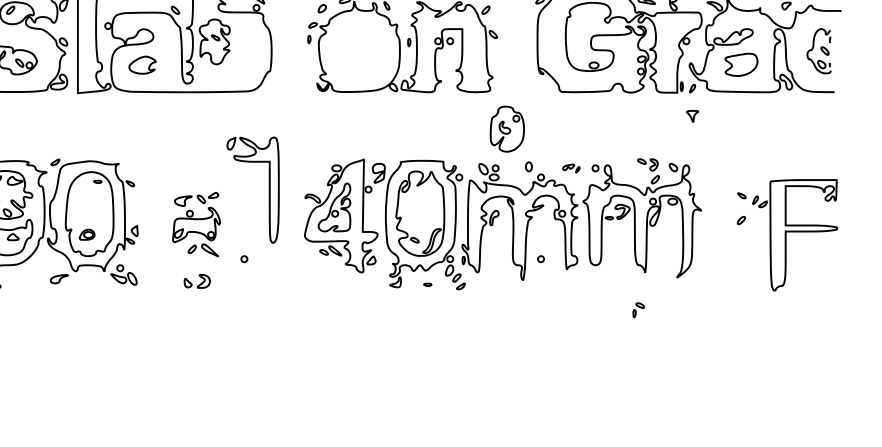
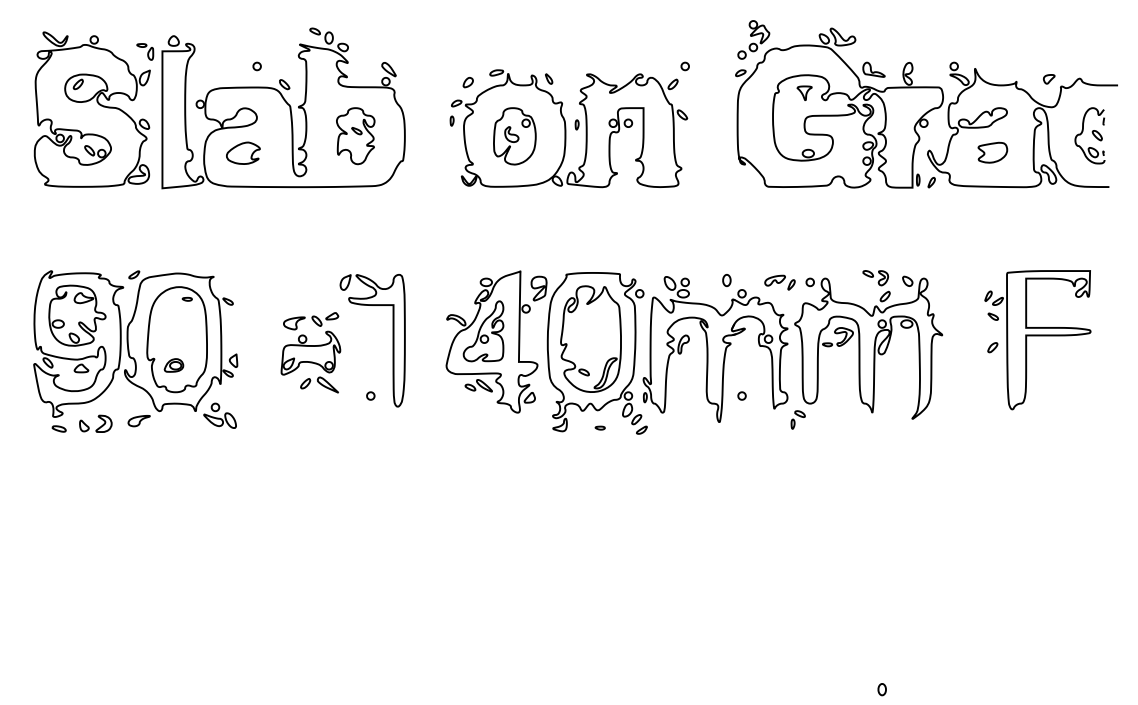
part: (214, 42) -> (355, 136), moved
part: (741, 64) -> (992, 152), size x0.71
part: (692, 115) -> (804, 92), moved
part: (507, 129) -> (514, 136), moved
part: (570, 168) -> (779, 282), size x1.43
part: (268, 190) -> (392, 340), moved
part: (794, 235) -> (1037, 340), moved
part: (197, 281) -> (95, 423), moved
part: (638, 309) -> (797, 419), moved

